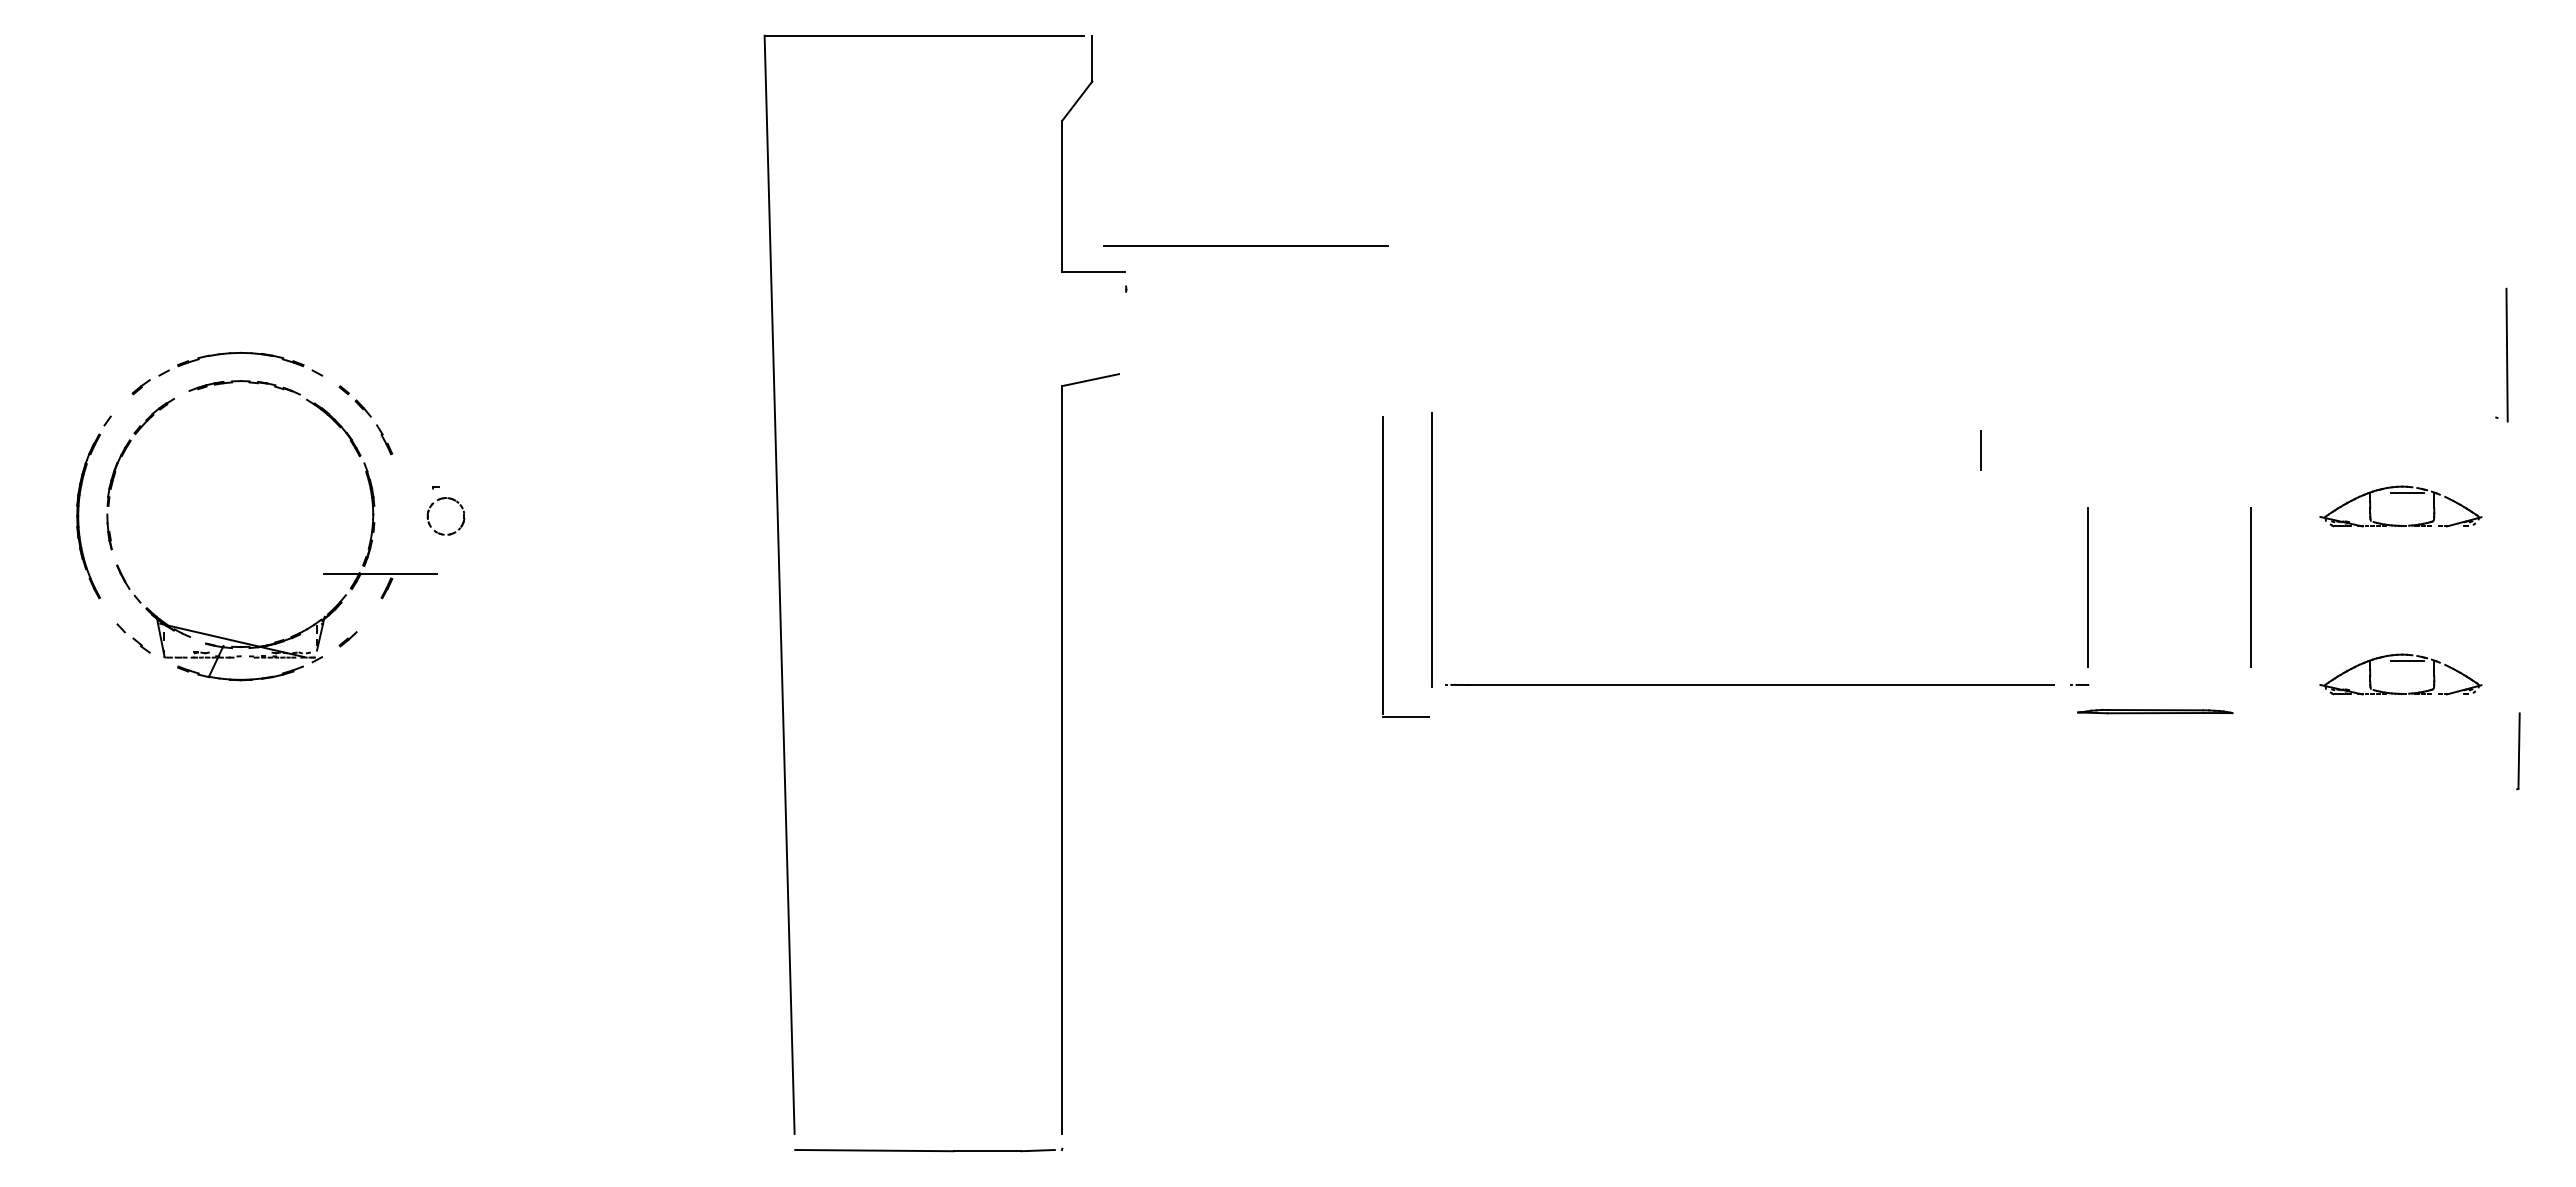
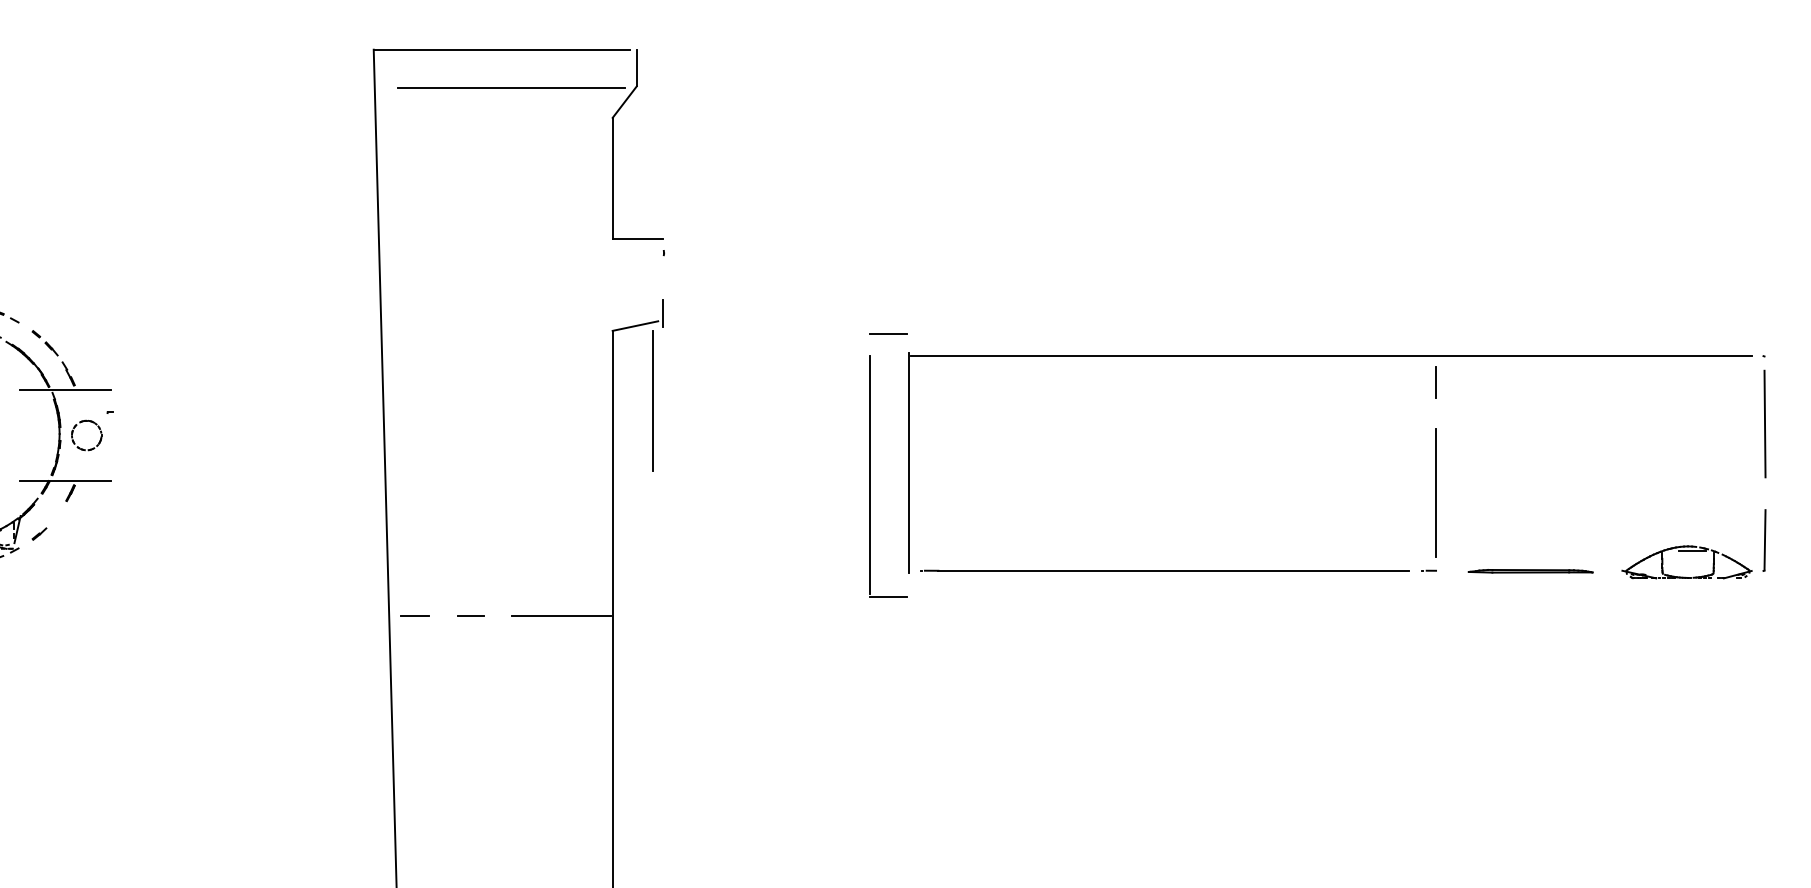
line: (1245, 245) -> (510, 88), moved
line: (2506, 354) -> (1764, 423), moved
line: (1125, 364) -> (663, 313), added
line: (1406, 389) -> (888, 333), added
line: (1957, 417) -> (1331, 356), added
line: (1980, 450) -> (1435, 382), moved
line: (380, 459) -> (65, 389), added
line: (1113, 473) -> (653, 401), added
part: (2400, 493) -> (1686, 417), removed
part: (429, 512) -> (73, 432), moved
line: (2250, 587) -> (1566, 492), removed
part: (2155, 711) -> (1530, 571), moved
line: (816, 740) -> (415, 615), added
line: (885, 740) -> (470, 615), added
line: (998, 740) -> (561, 615), added
line: (2518, 751) -> (1764, 540), moved

